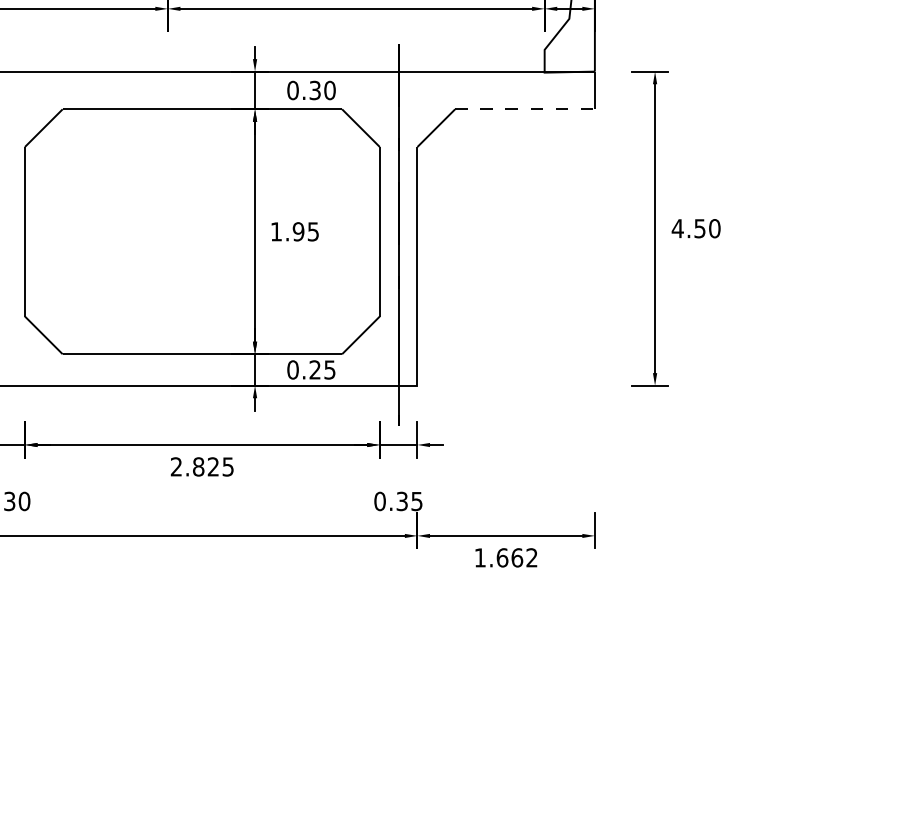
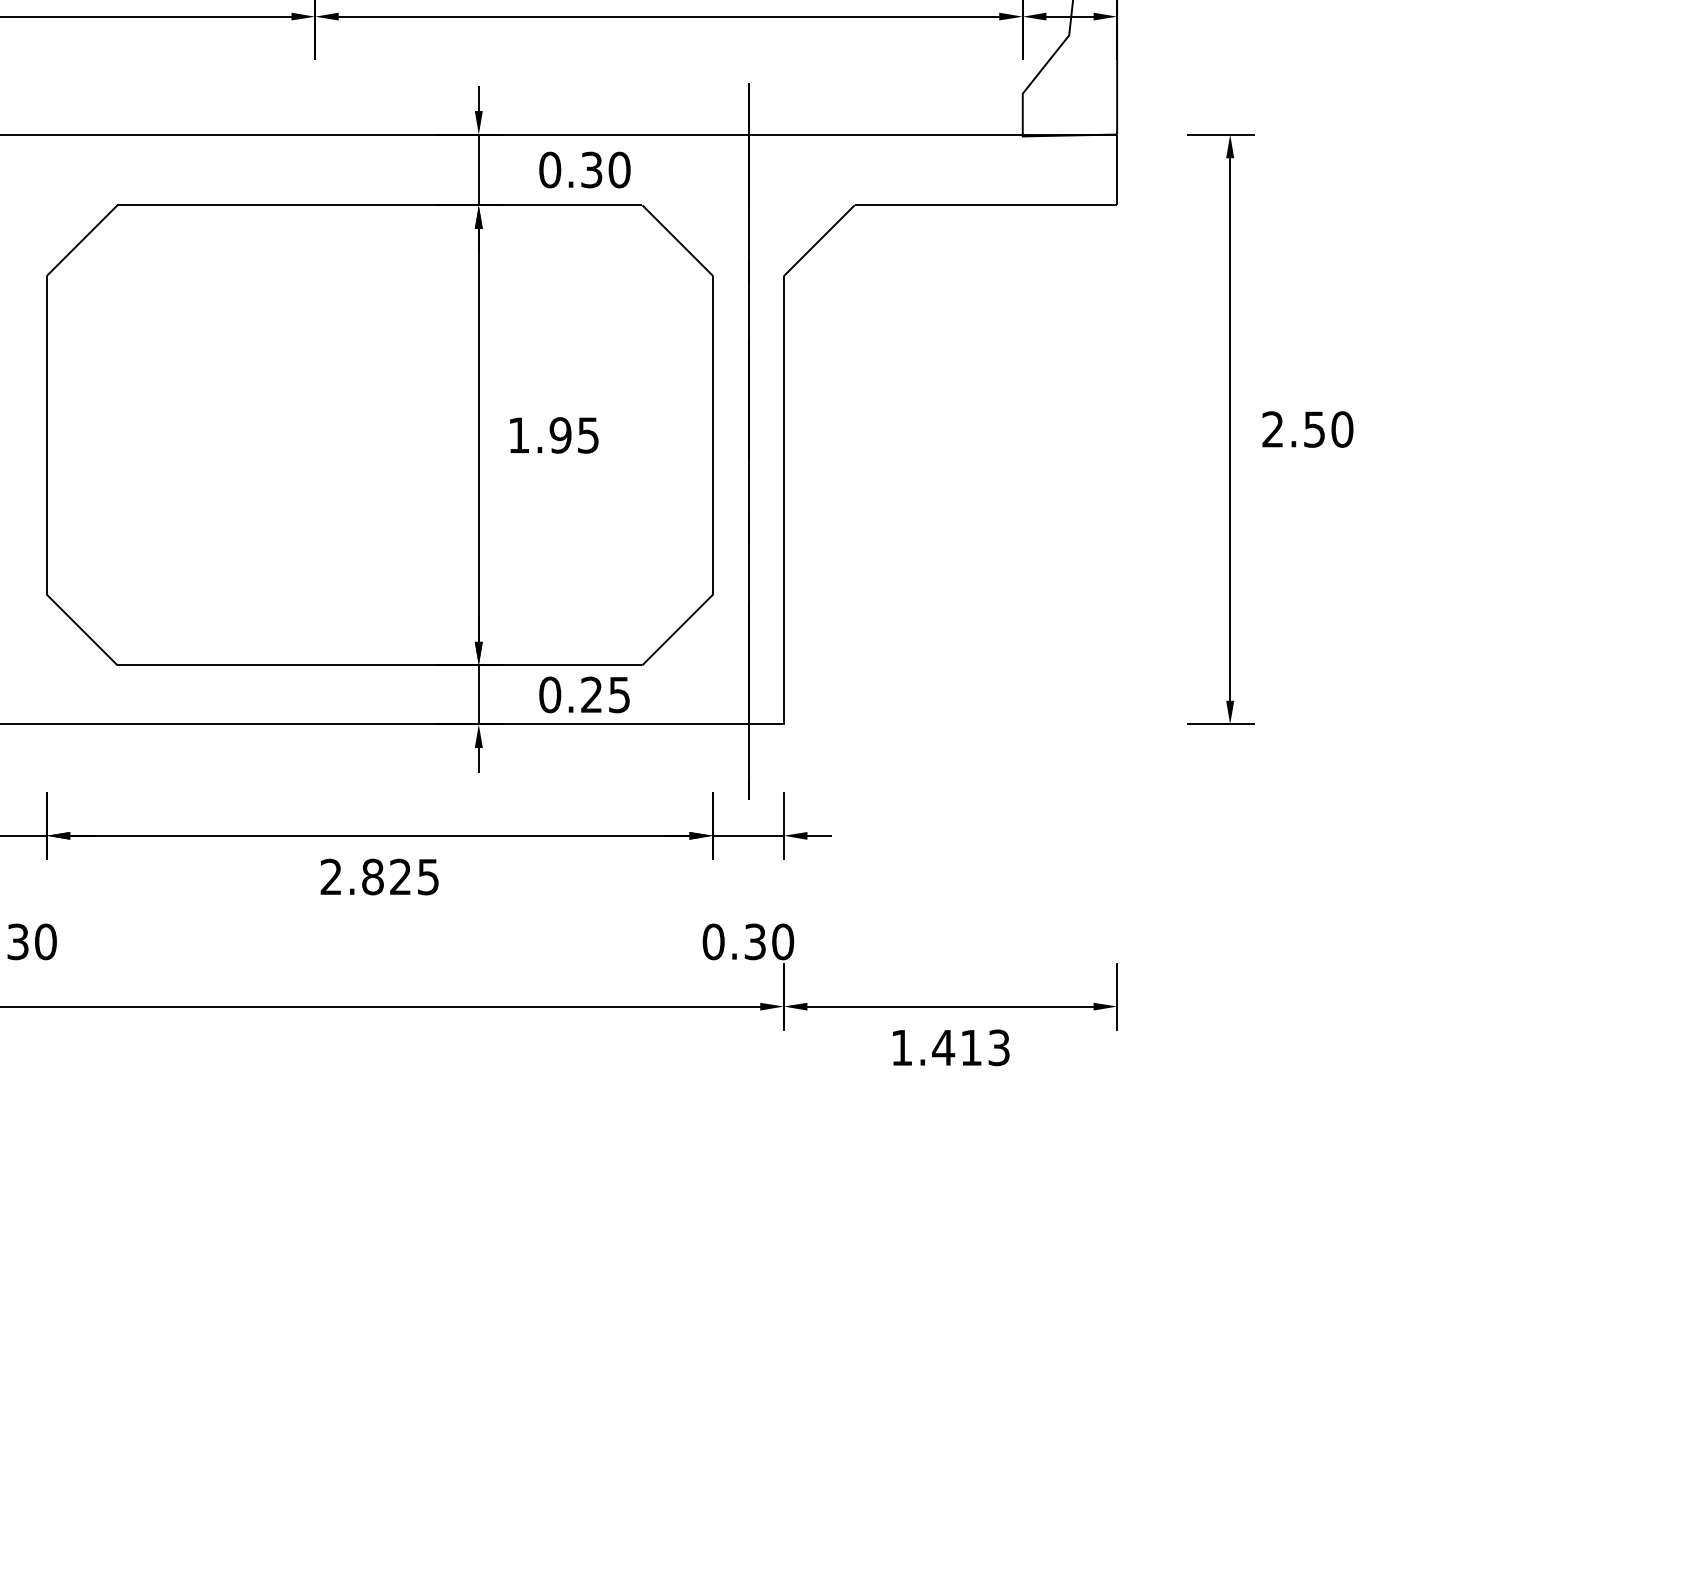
line: (525, 109) -> (986, 205), dashed -> solid
text: (677, 228) -> (1272, 429), 4.50 -> 2.50
text: (416, 501) -> (782, 941), 0.35 -> 0.30
text: (516, 557) -> (969, 1047), 1.662 -> 1.413

